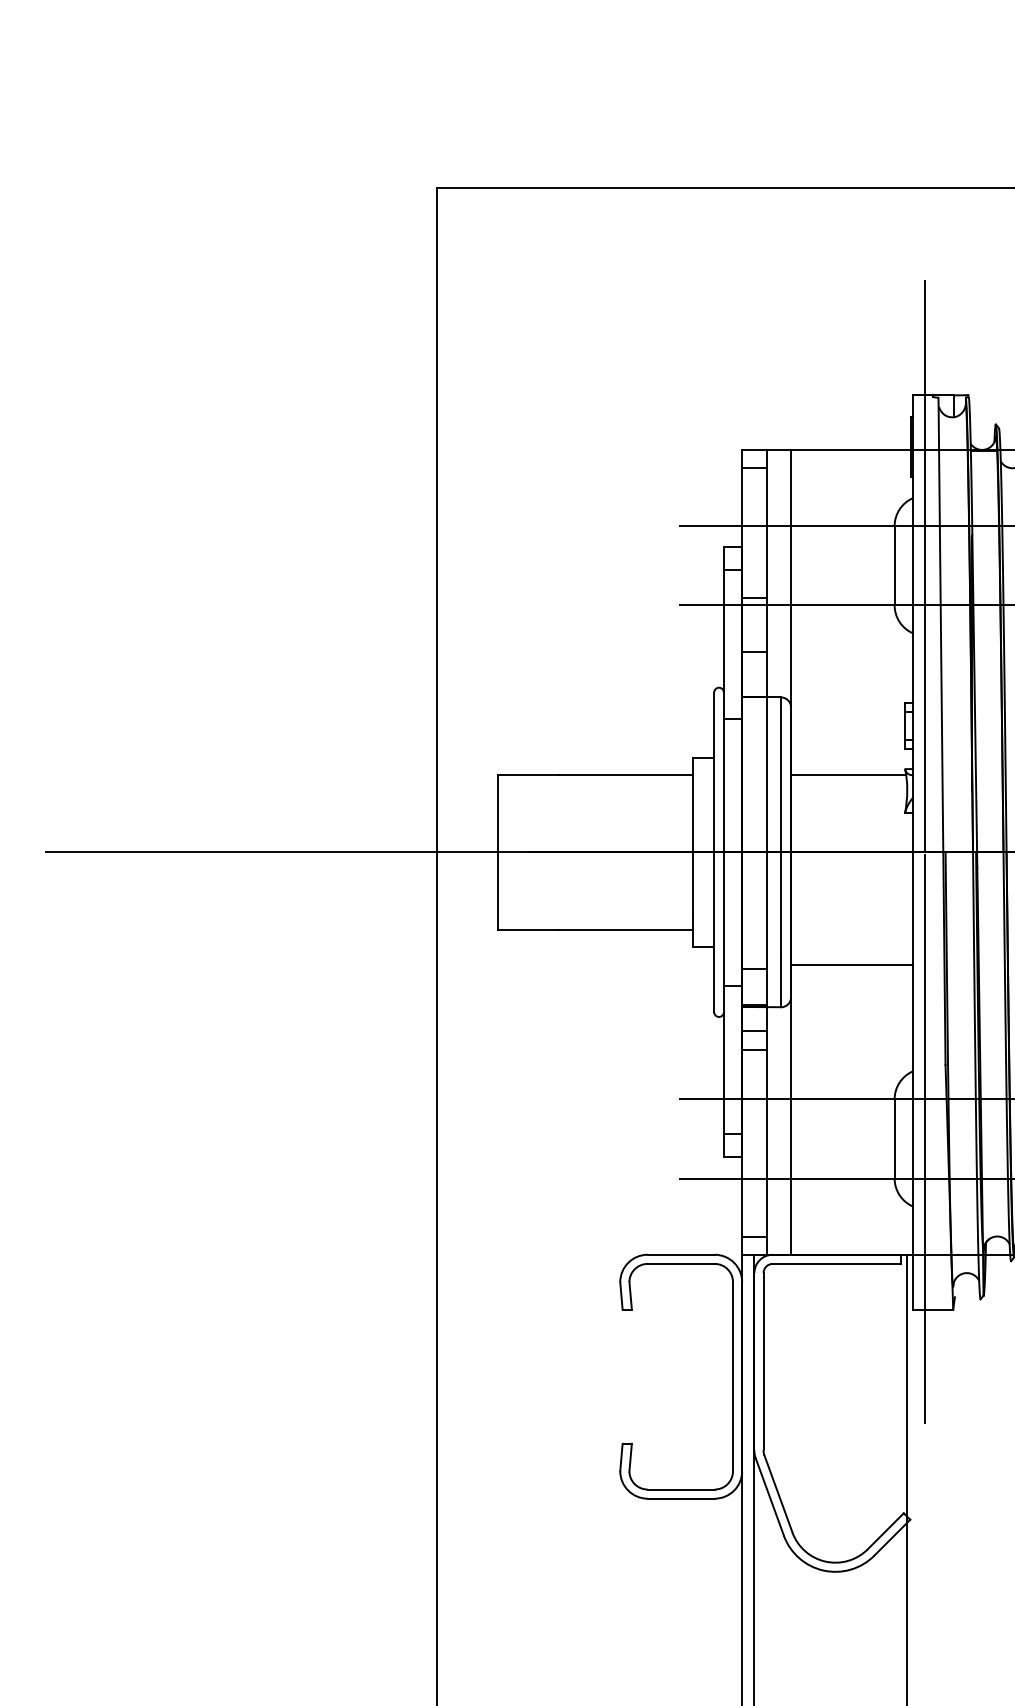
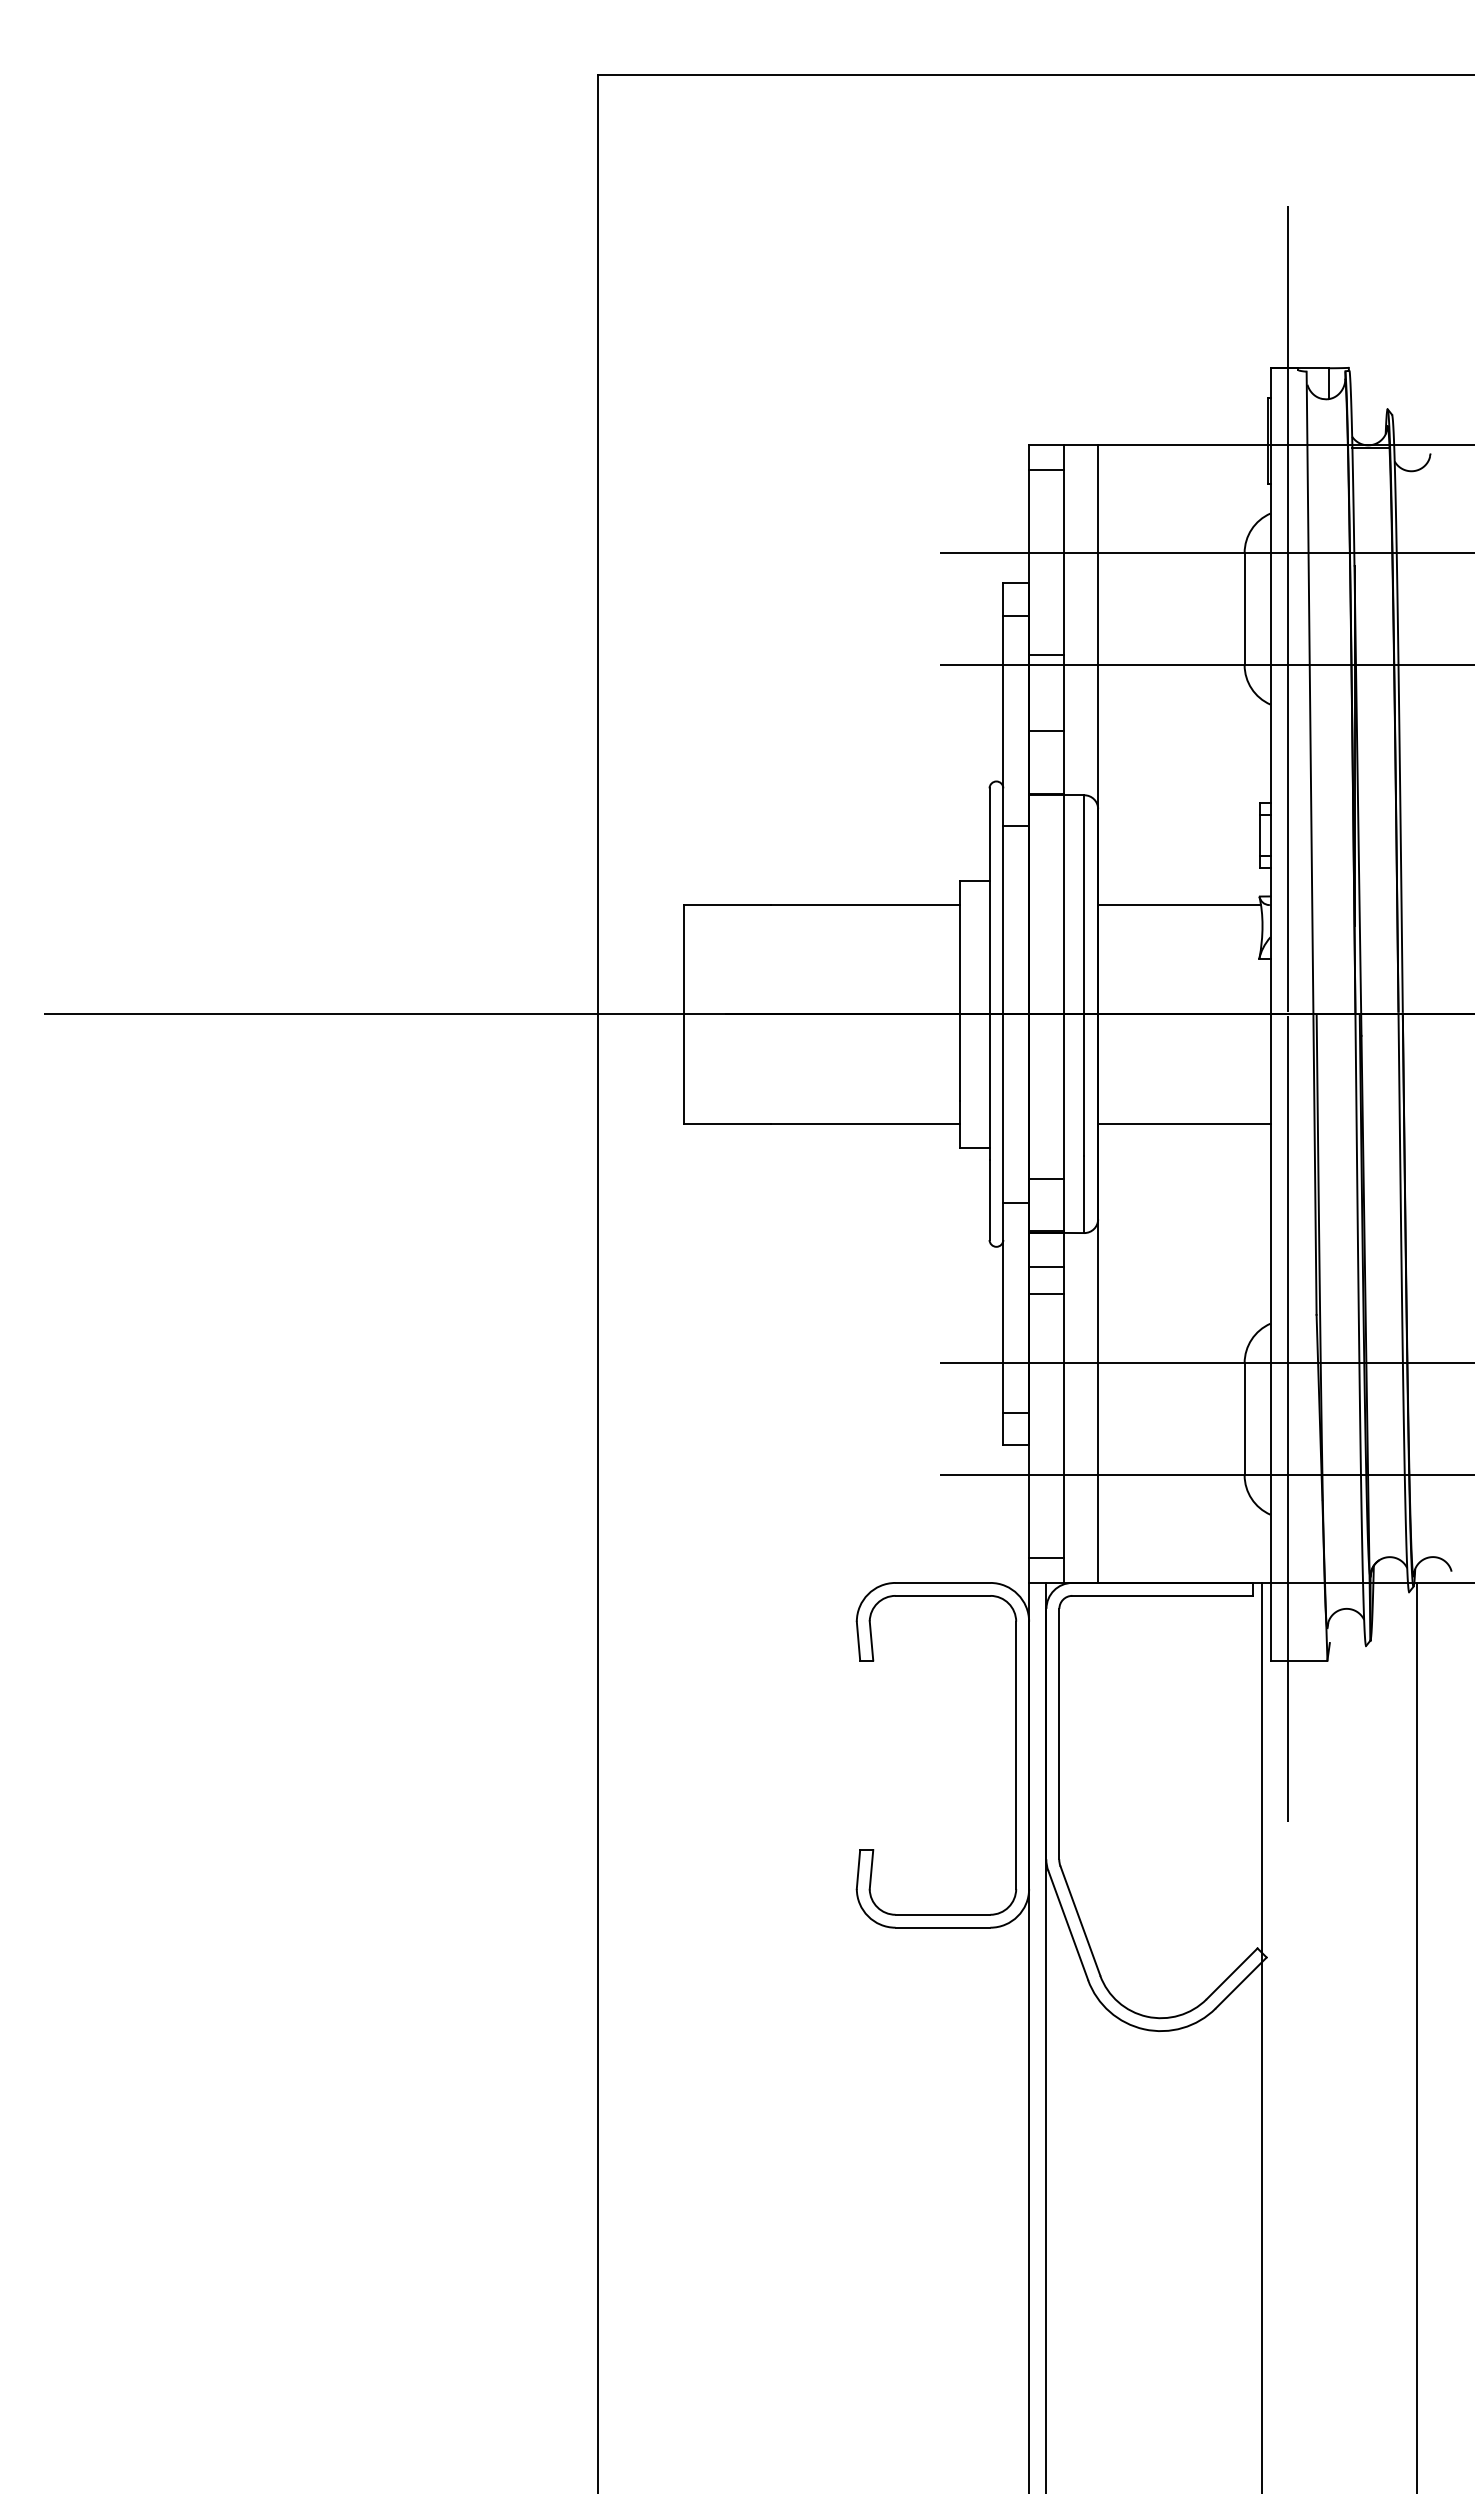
line: (852, 965) -> (1184, 1123), moved

